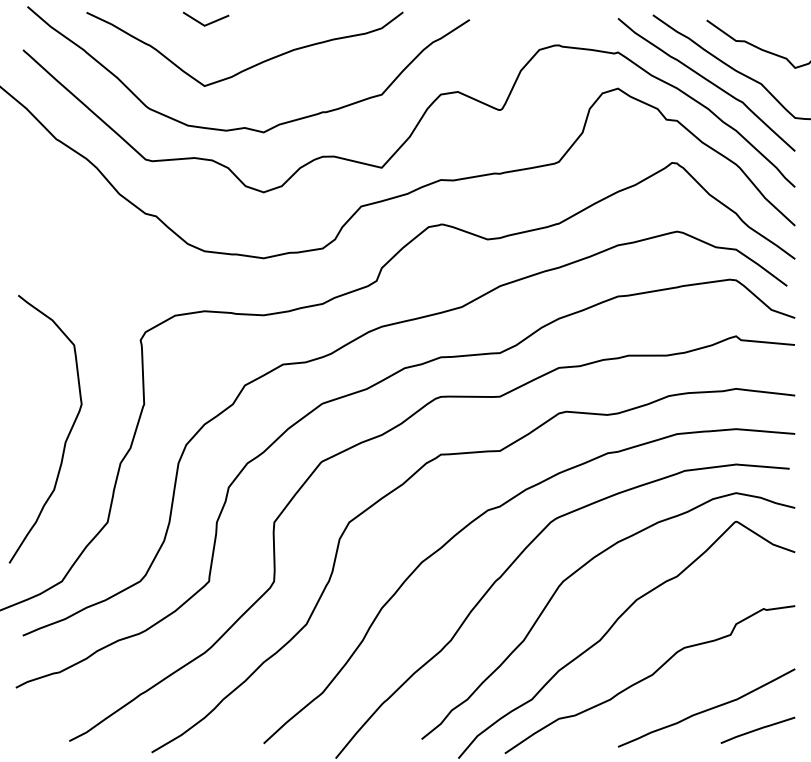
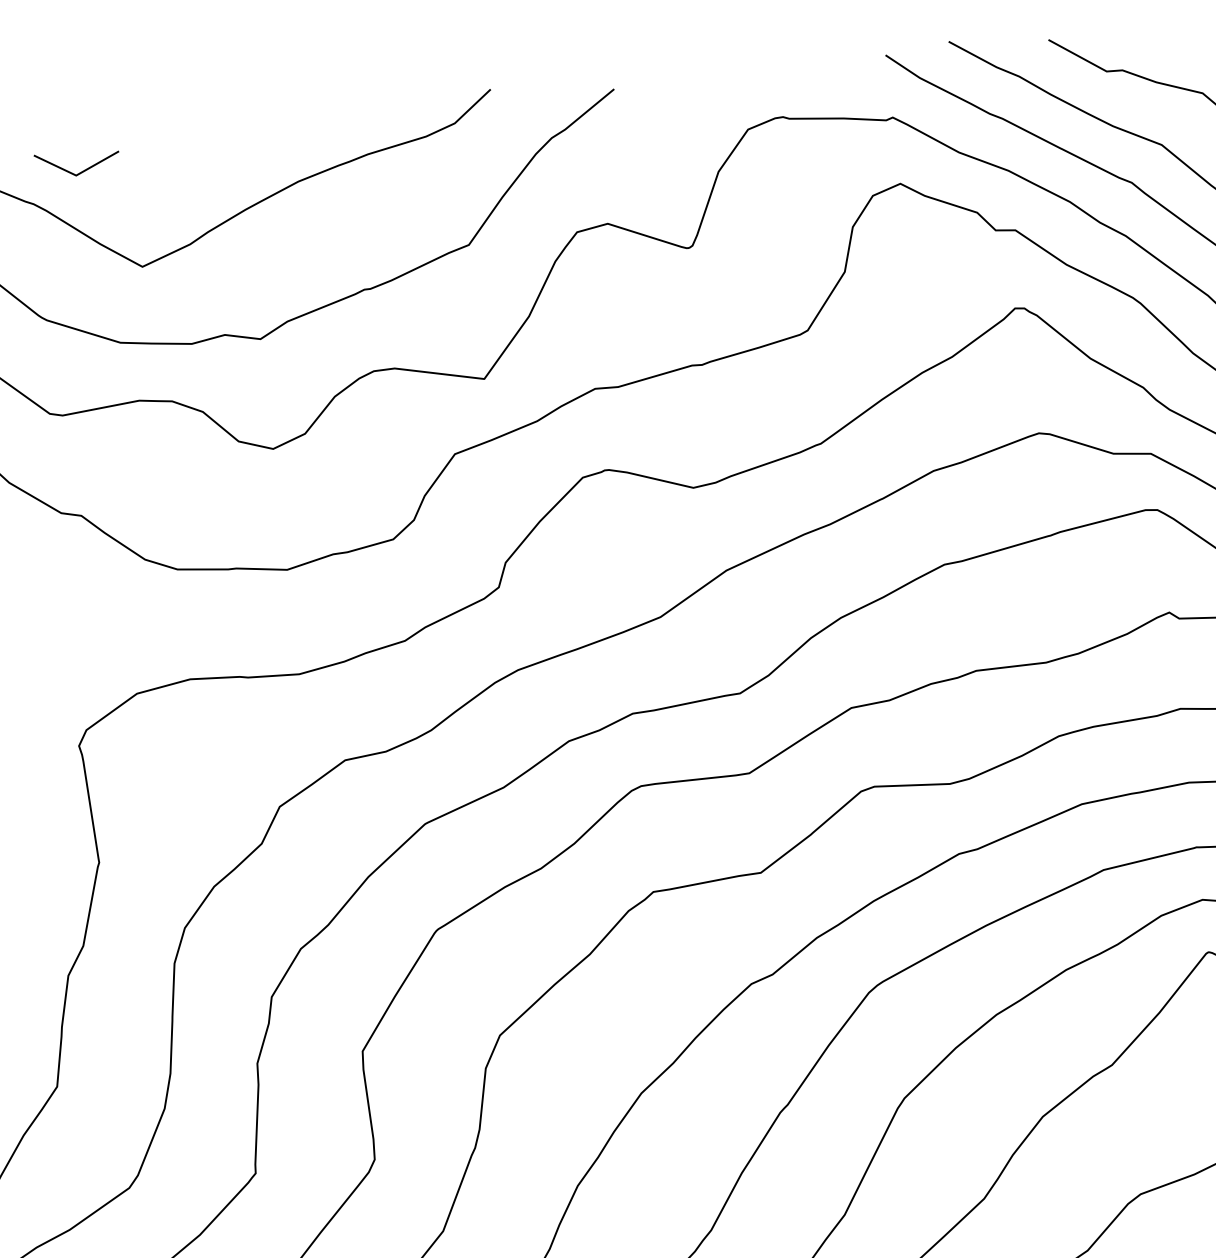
line: (209, 22) -> (84, 168), moved

